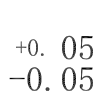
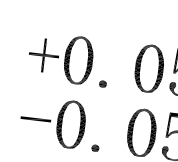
part: (29, 47) -> (68, 59), size x1.43

